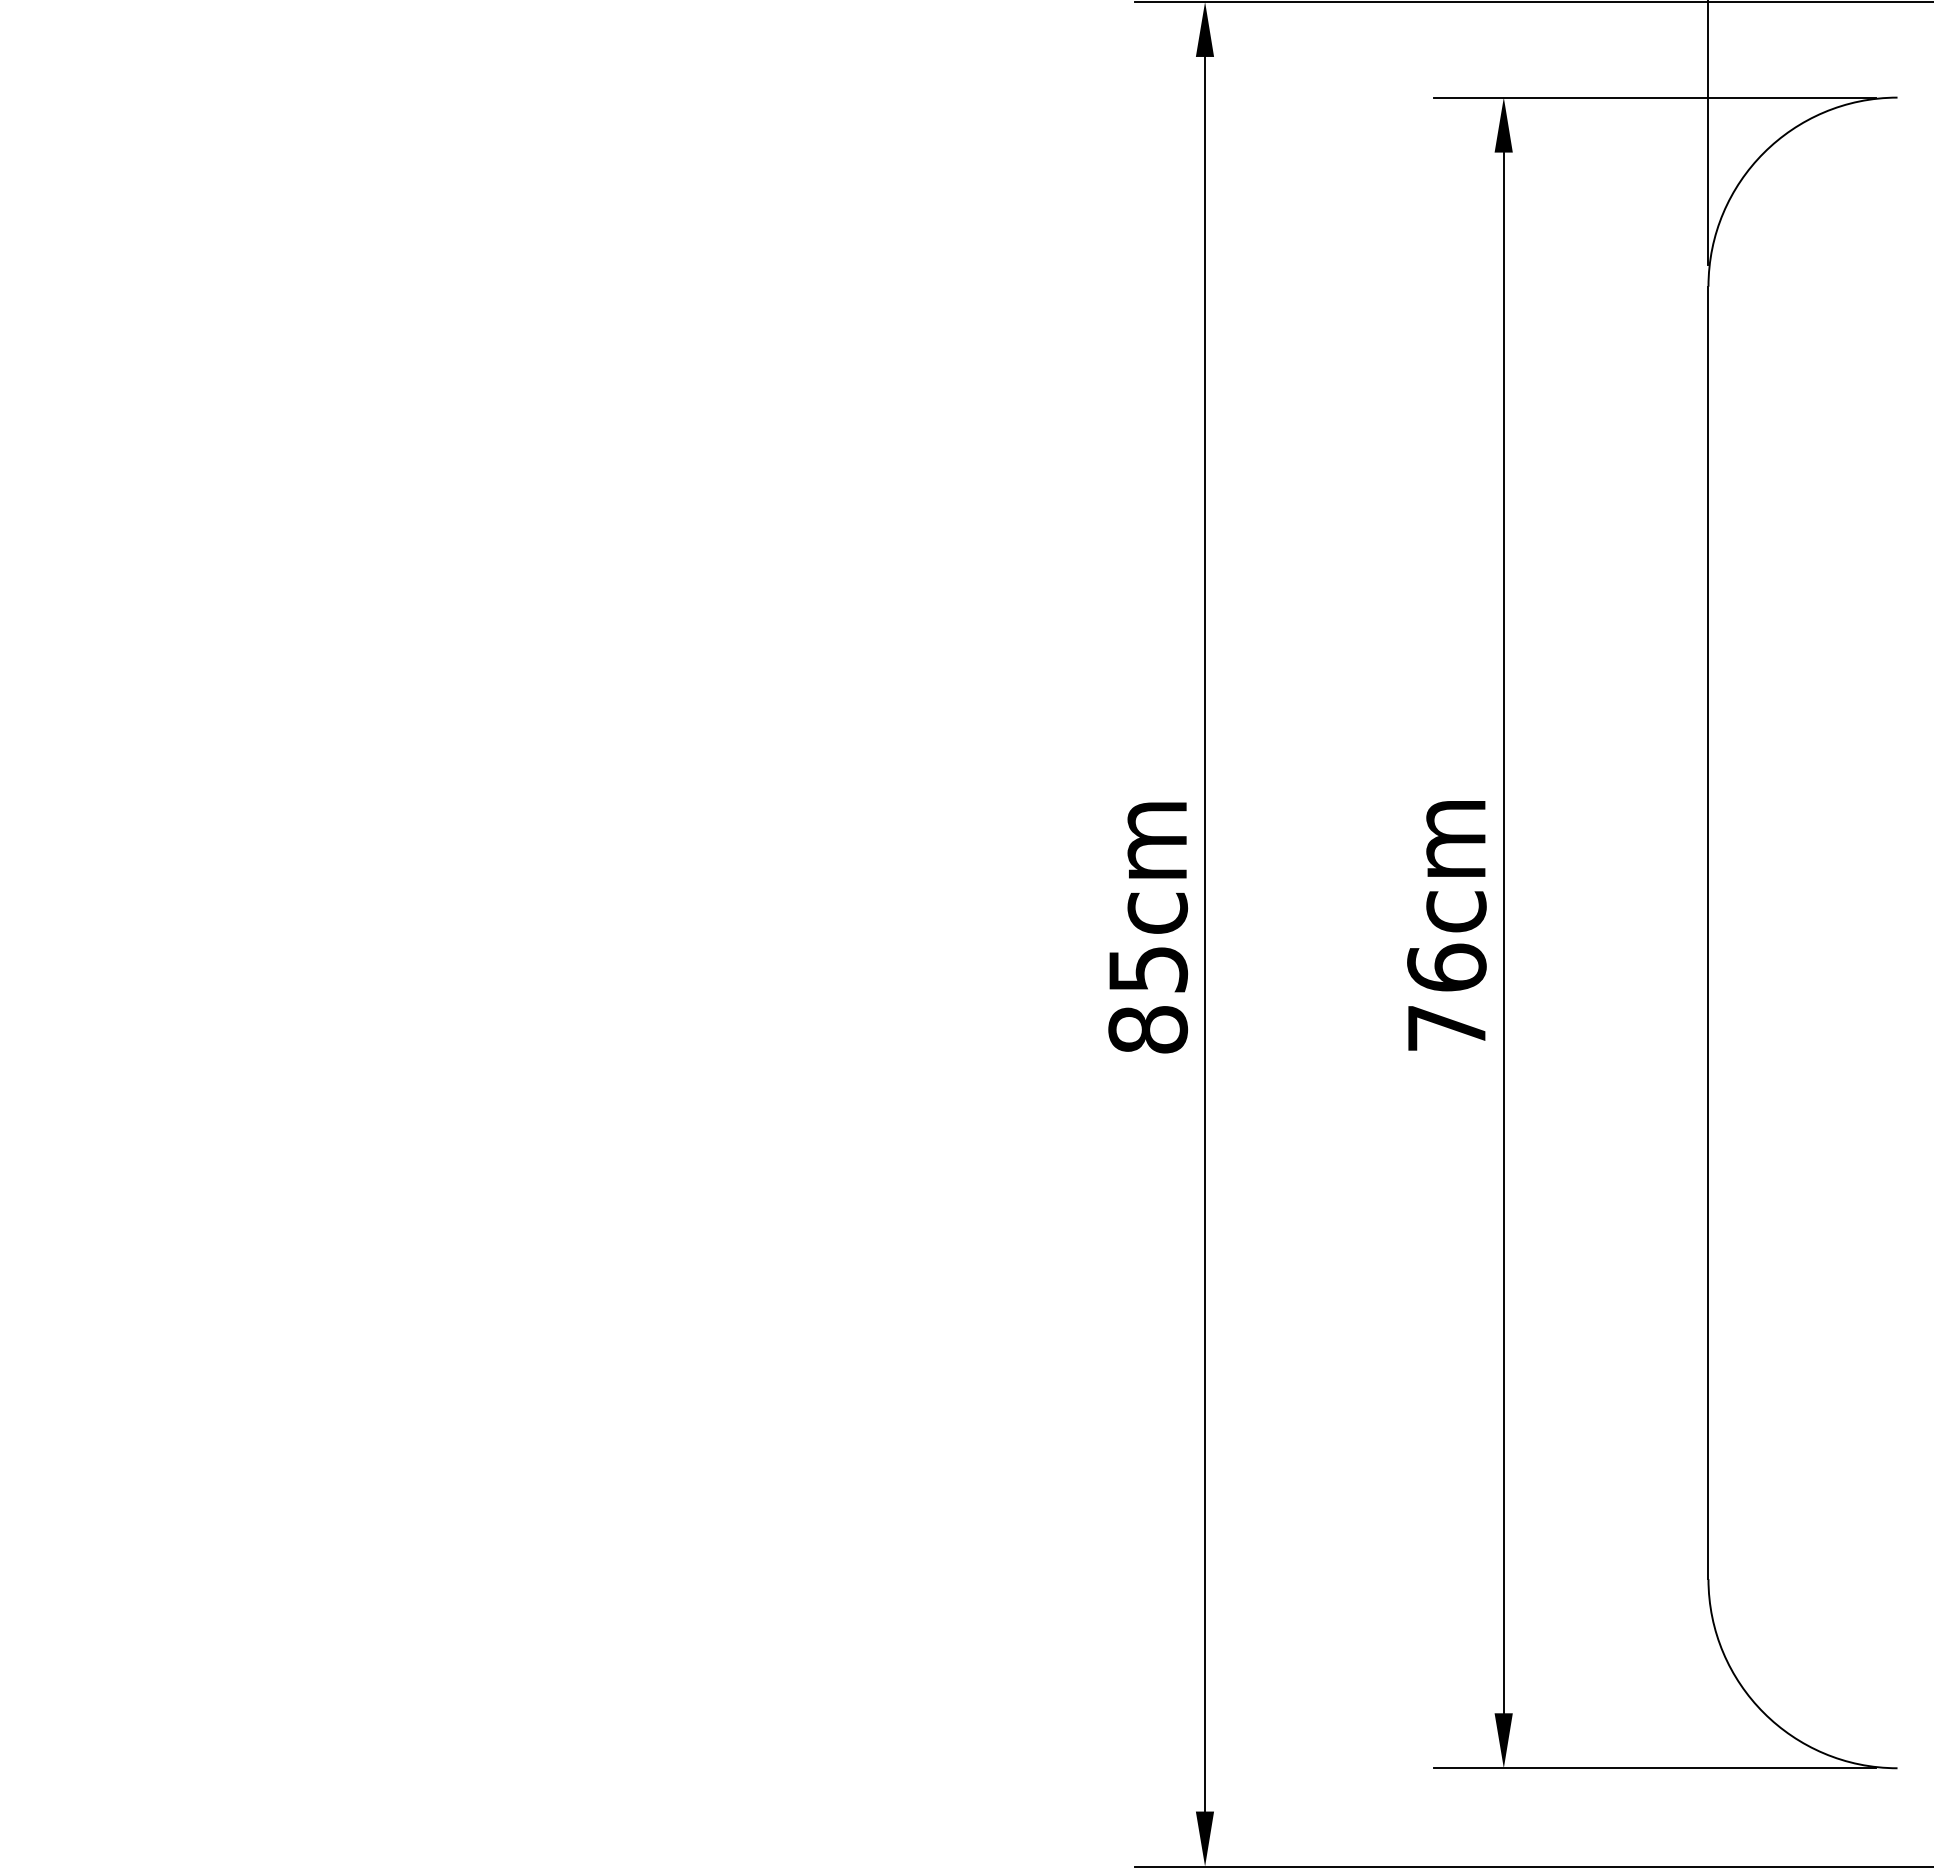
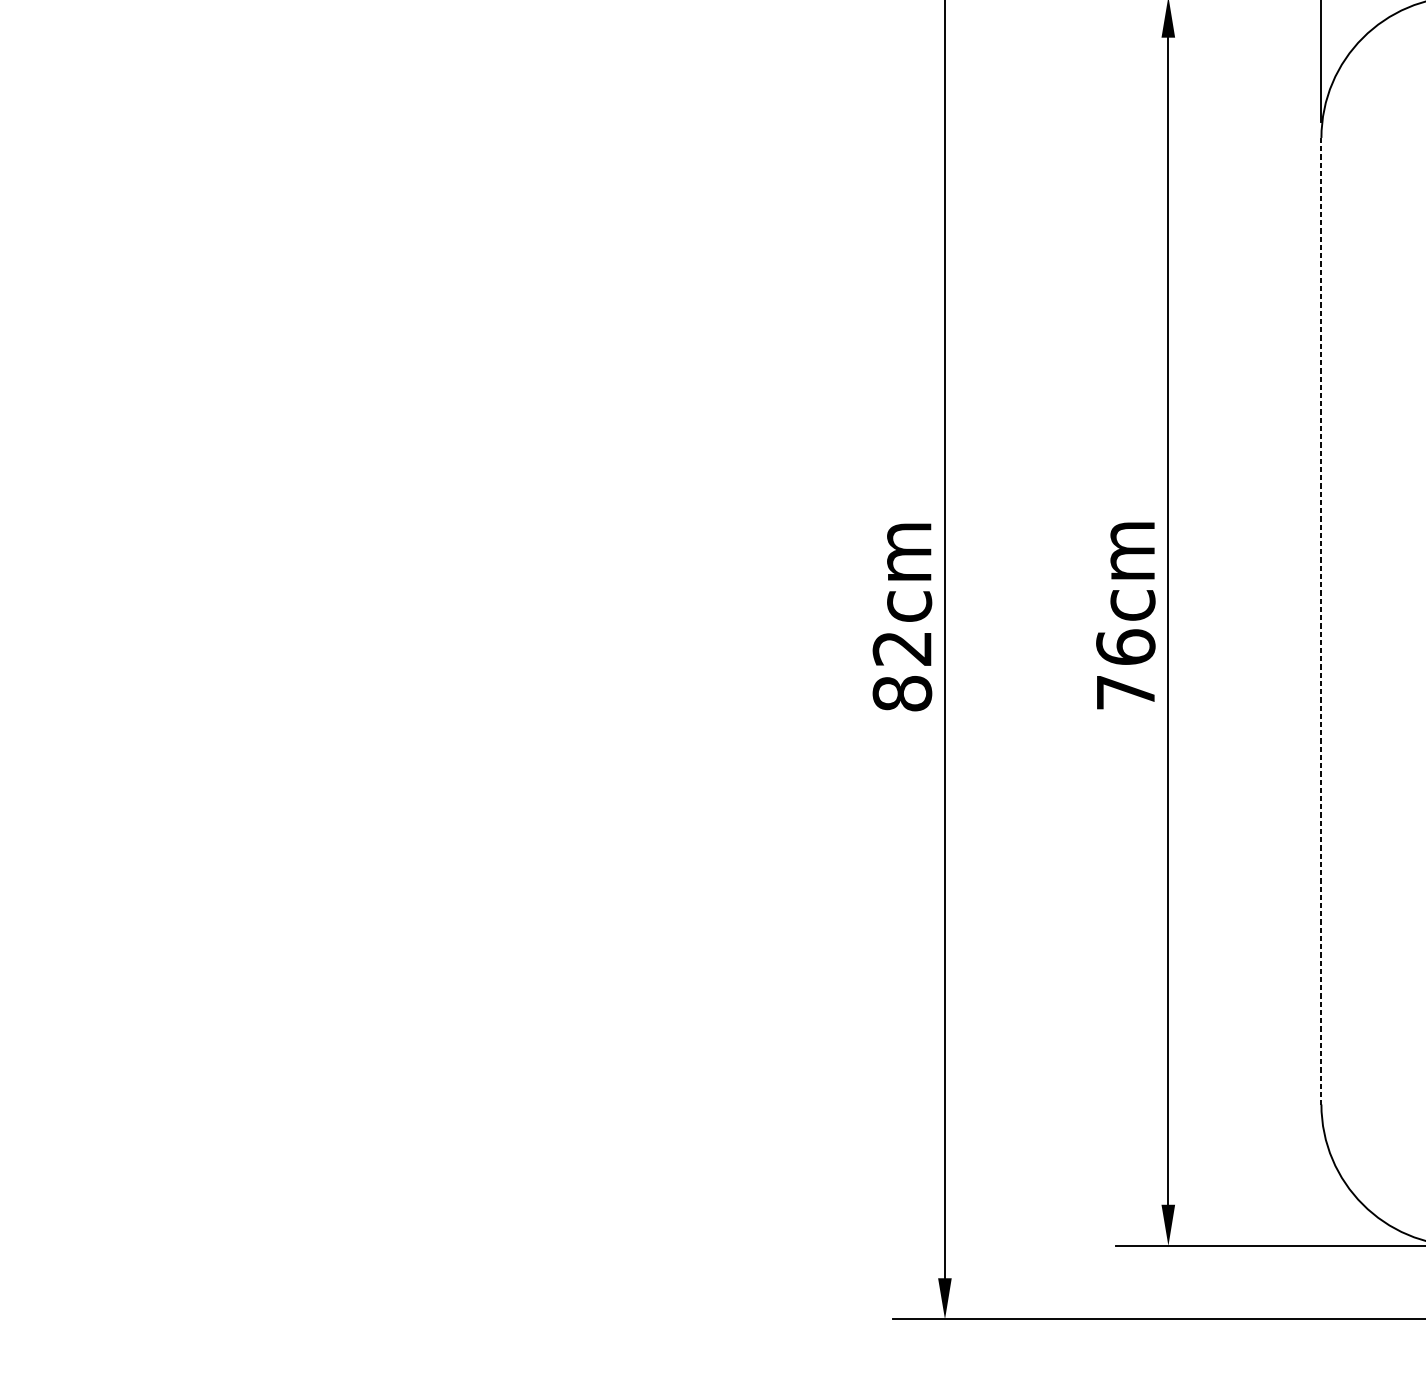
line: (1708, 933) -> (1321, 621), solid -> dashed
text: (1148, 969) -> (902, 648), 85cm -> 82cm

